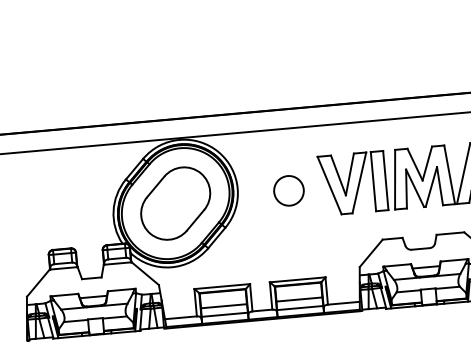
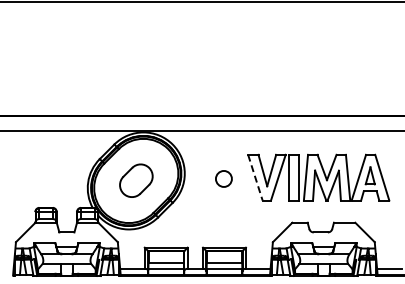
line: (329, 185) -> (255, 177), solid -> dashed
circle: (288, 190) -> (223, 178), size x0.7
part: (175, 202) -> (136, 180), size x0.6

